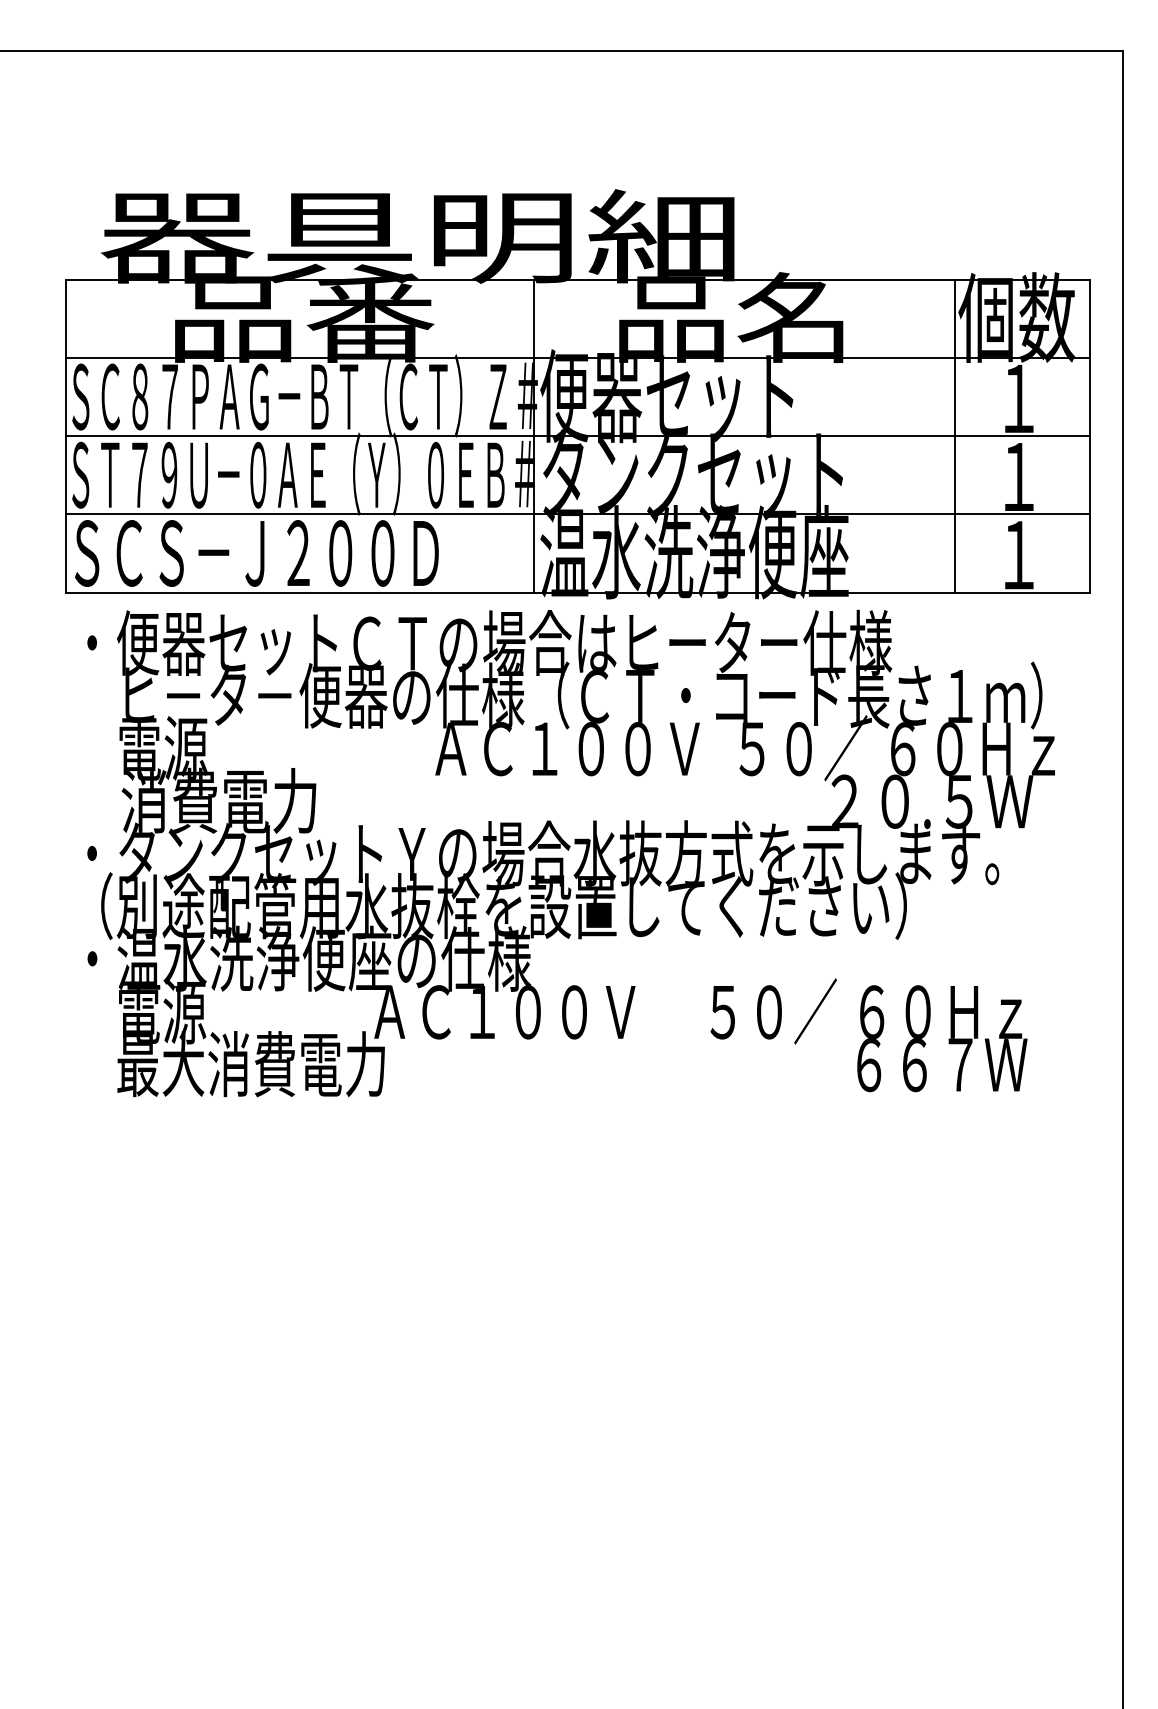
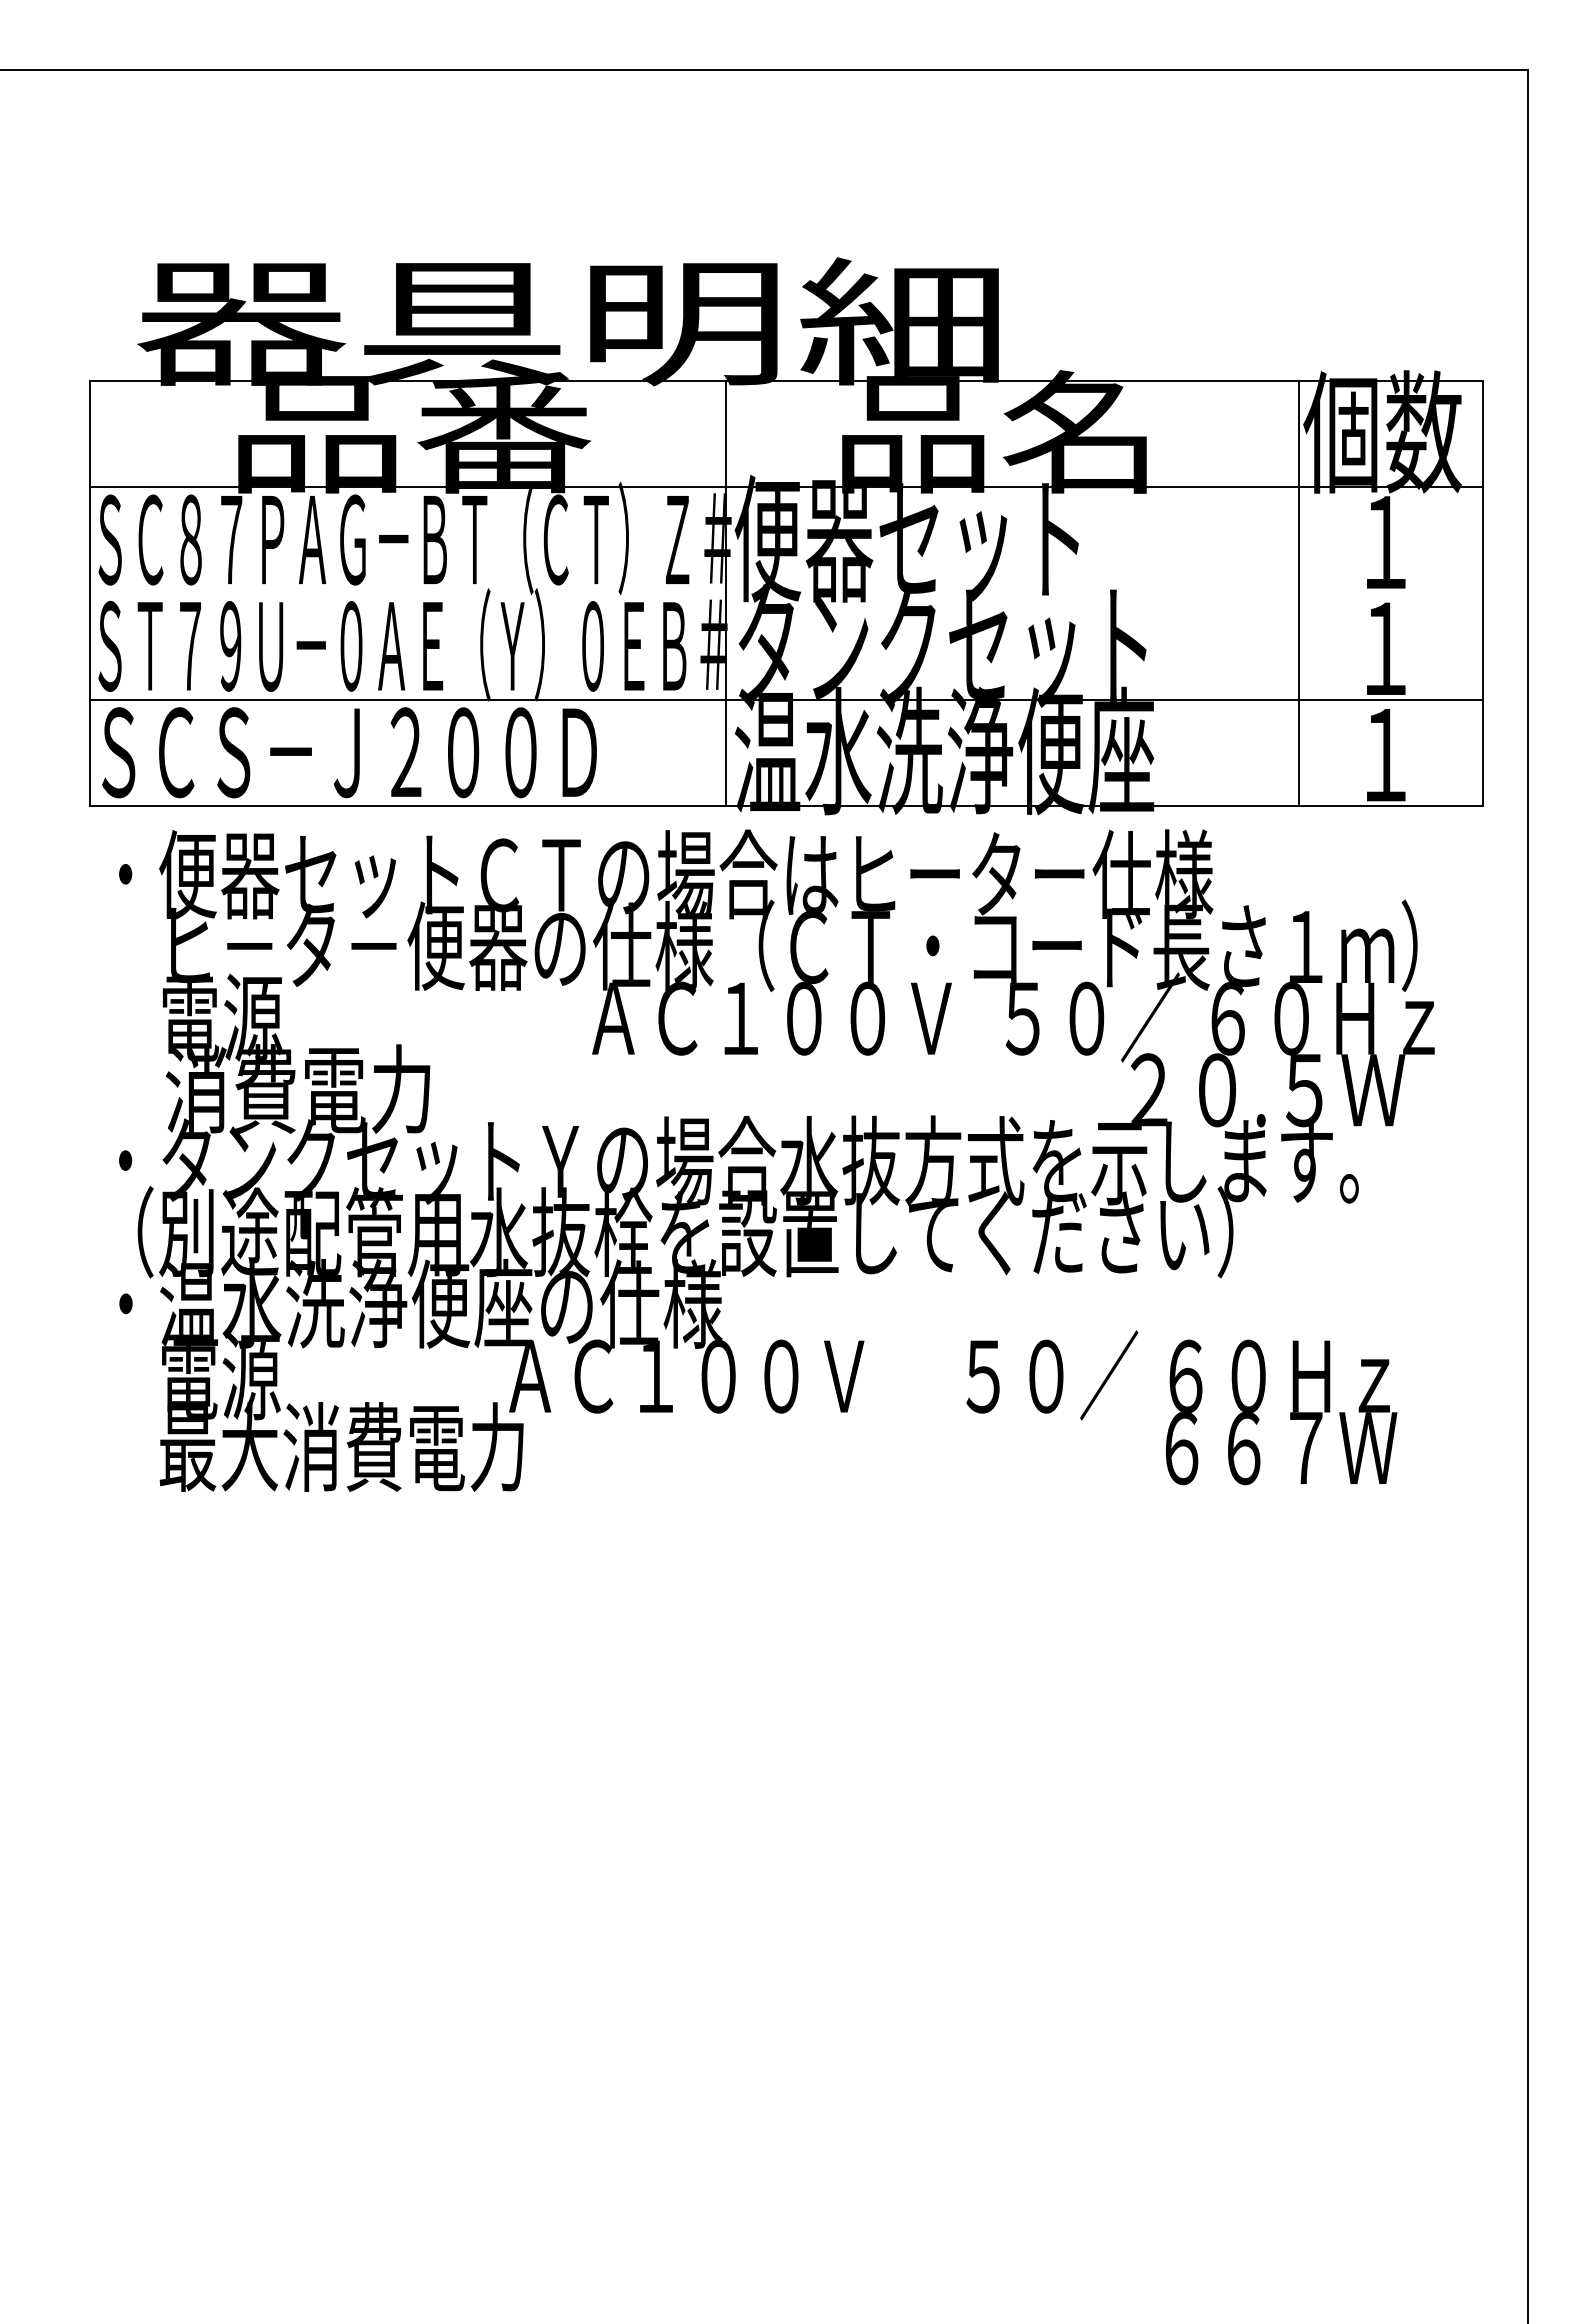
line: (577, 436) -> (785, 593), removed

